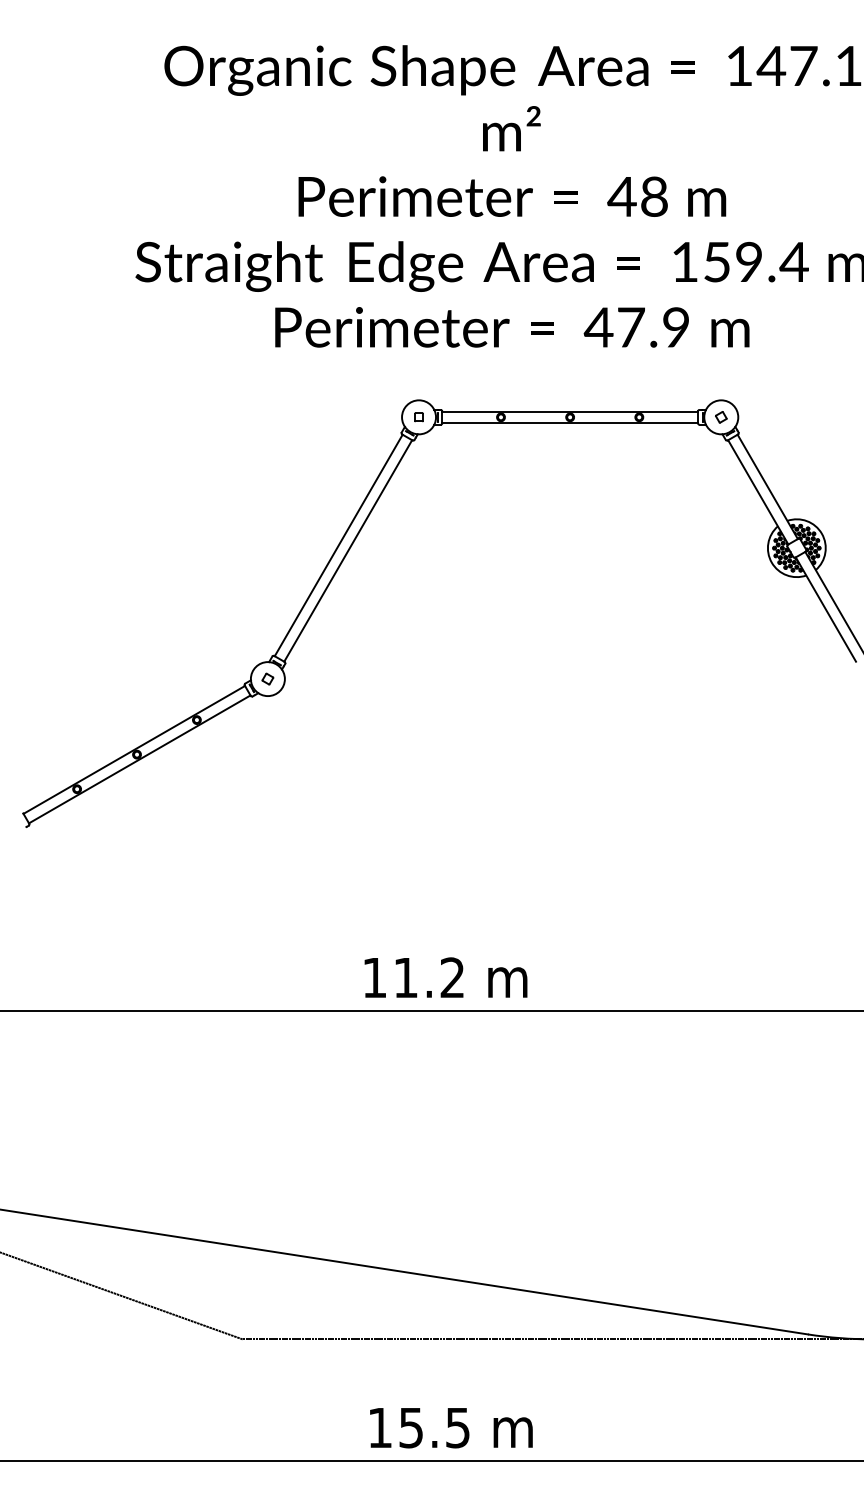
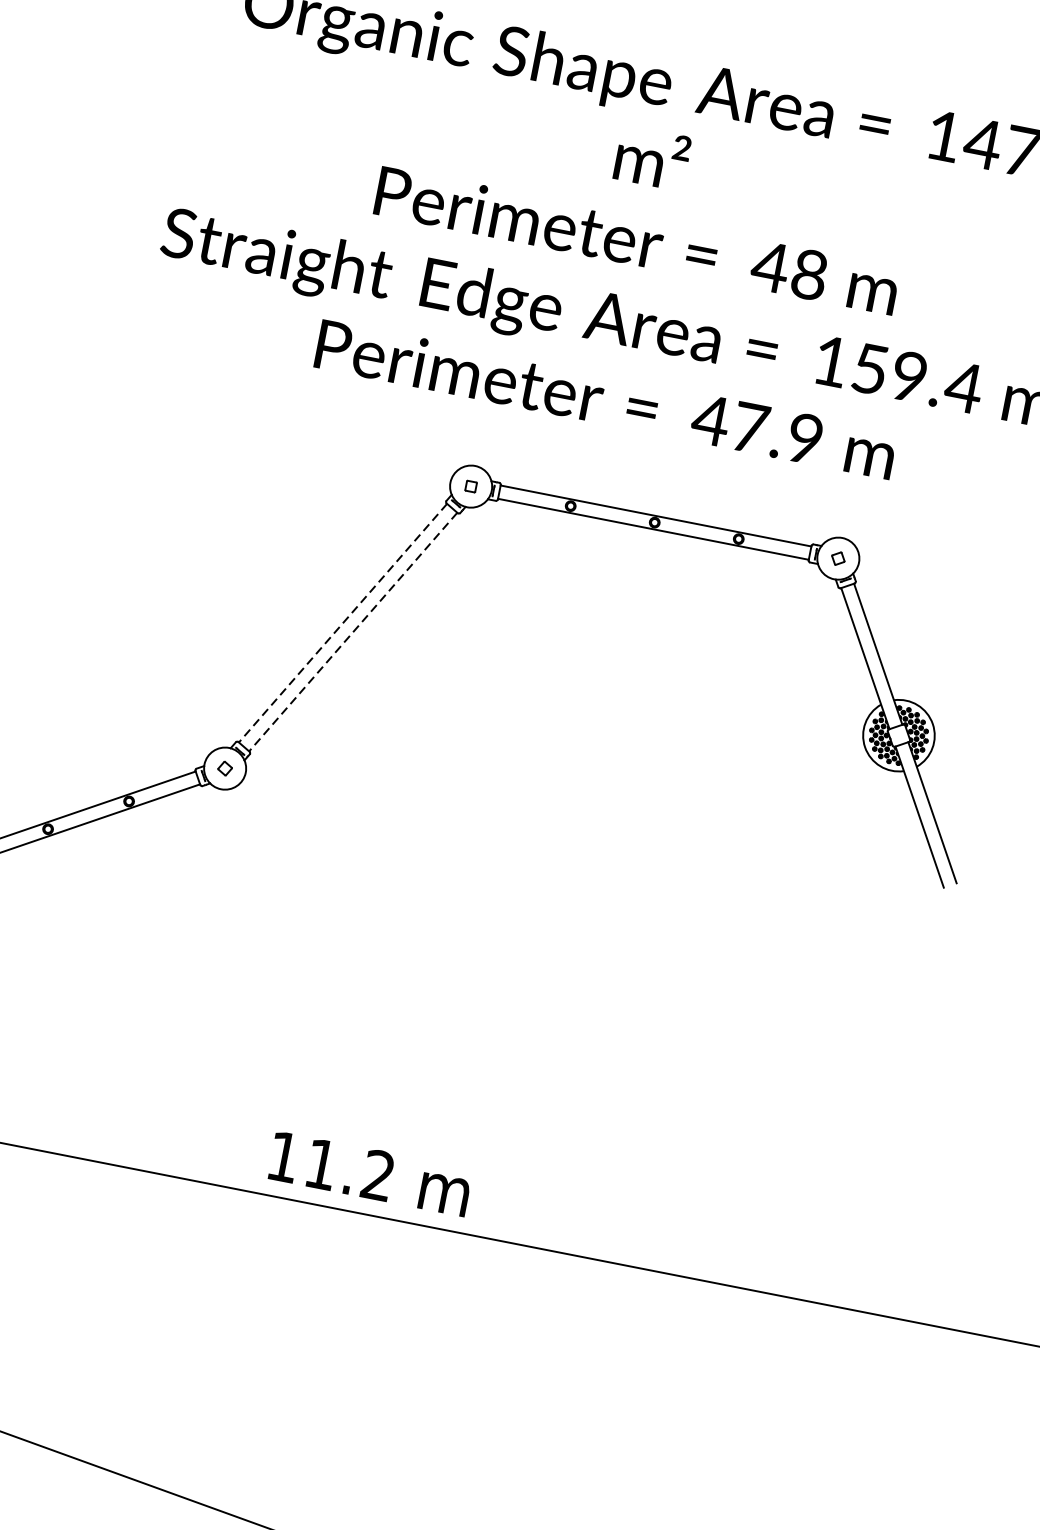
line: (338, 545) -> (342, 623), solid -> dashed
line: (348, 550) -> (353, 631), solid -> dashed

